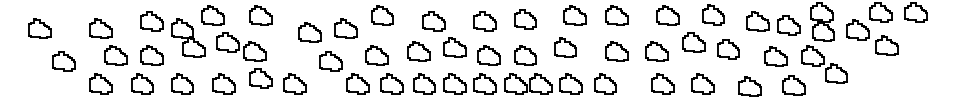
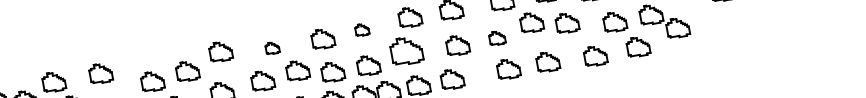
part: (525, 19) -> (362, 30), size x0.6
part: (433, 21) -> (272, 48), size x0.6
part: (565, 47) -> (406, 50), size x1.4
part: (656, 51) -> (496, 38), size x0.7

